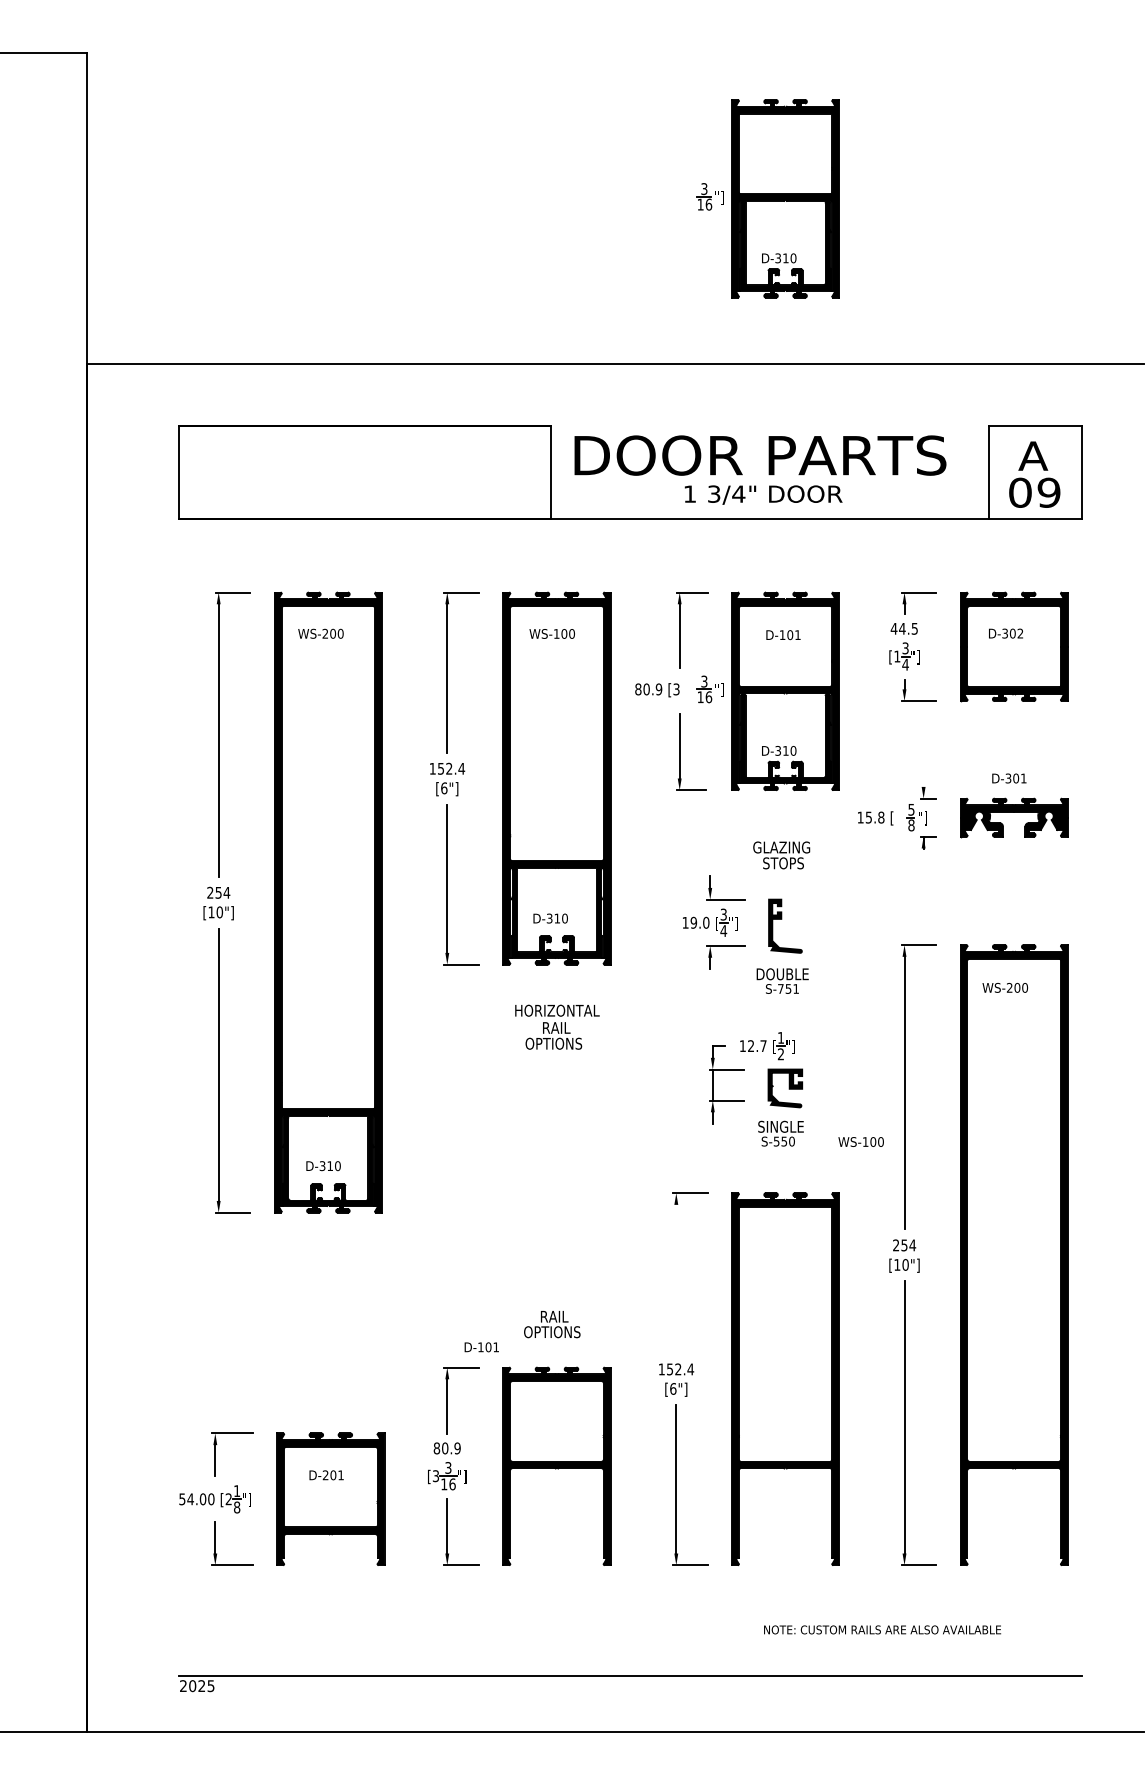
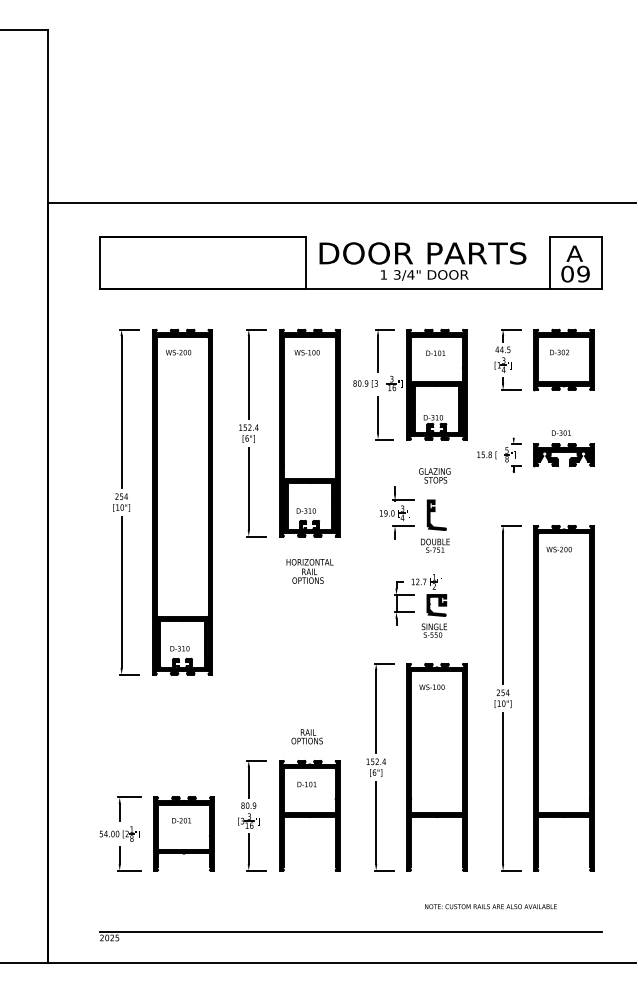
part: (766, 198) -> (426, 110), removed
text: (860, 1140) -> (431, 686), moved
line: (676, 1279) -> (376, 711), added
text: (480, 1347) -> (306, 784), moved

